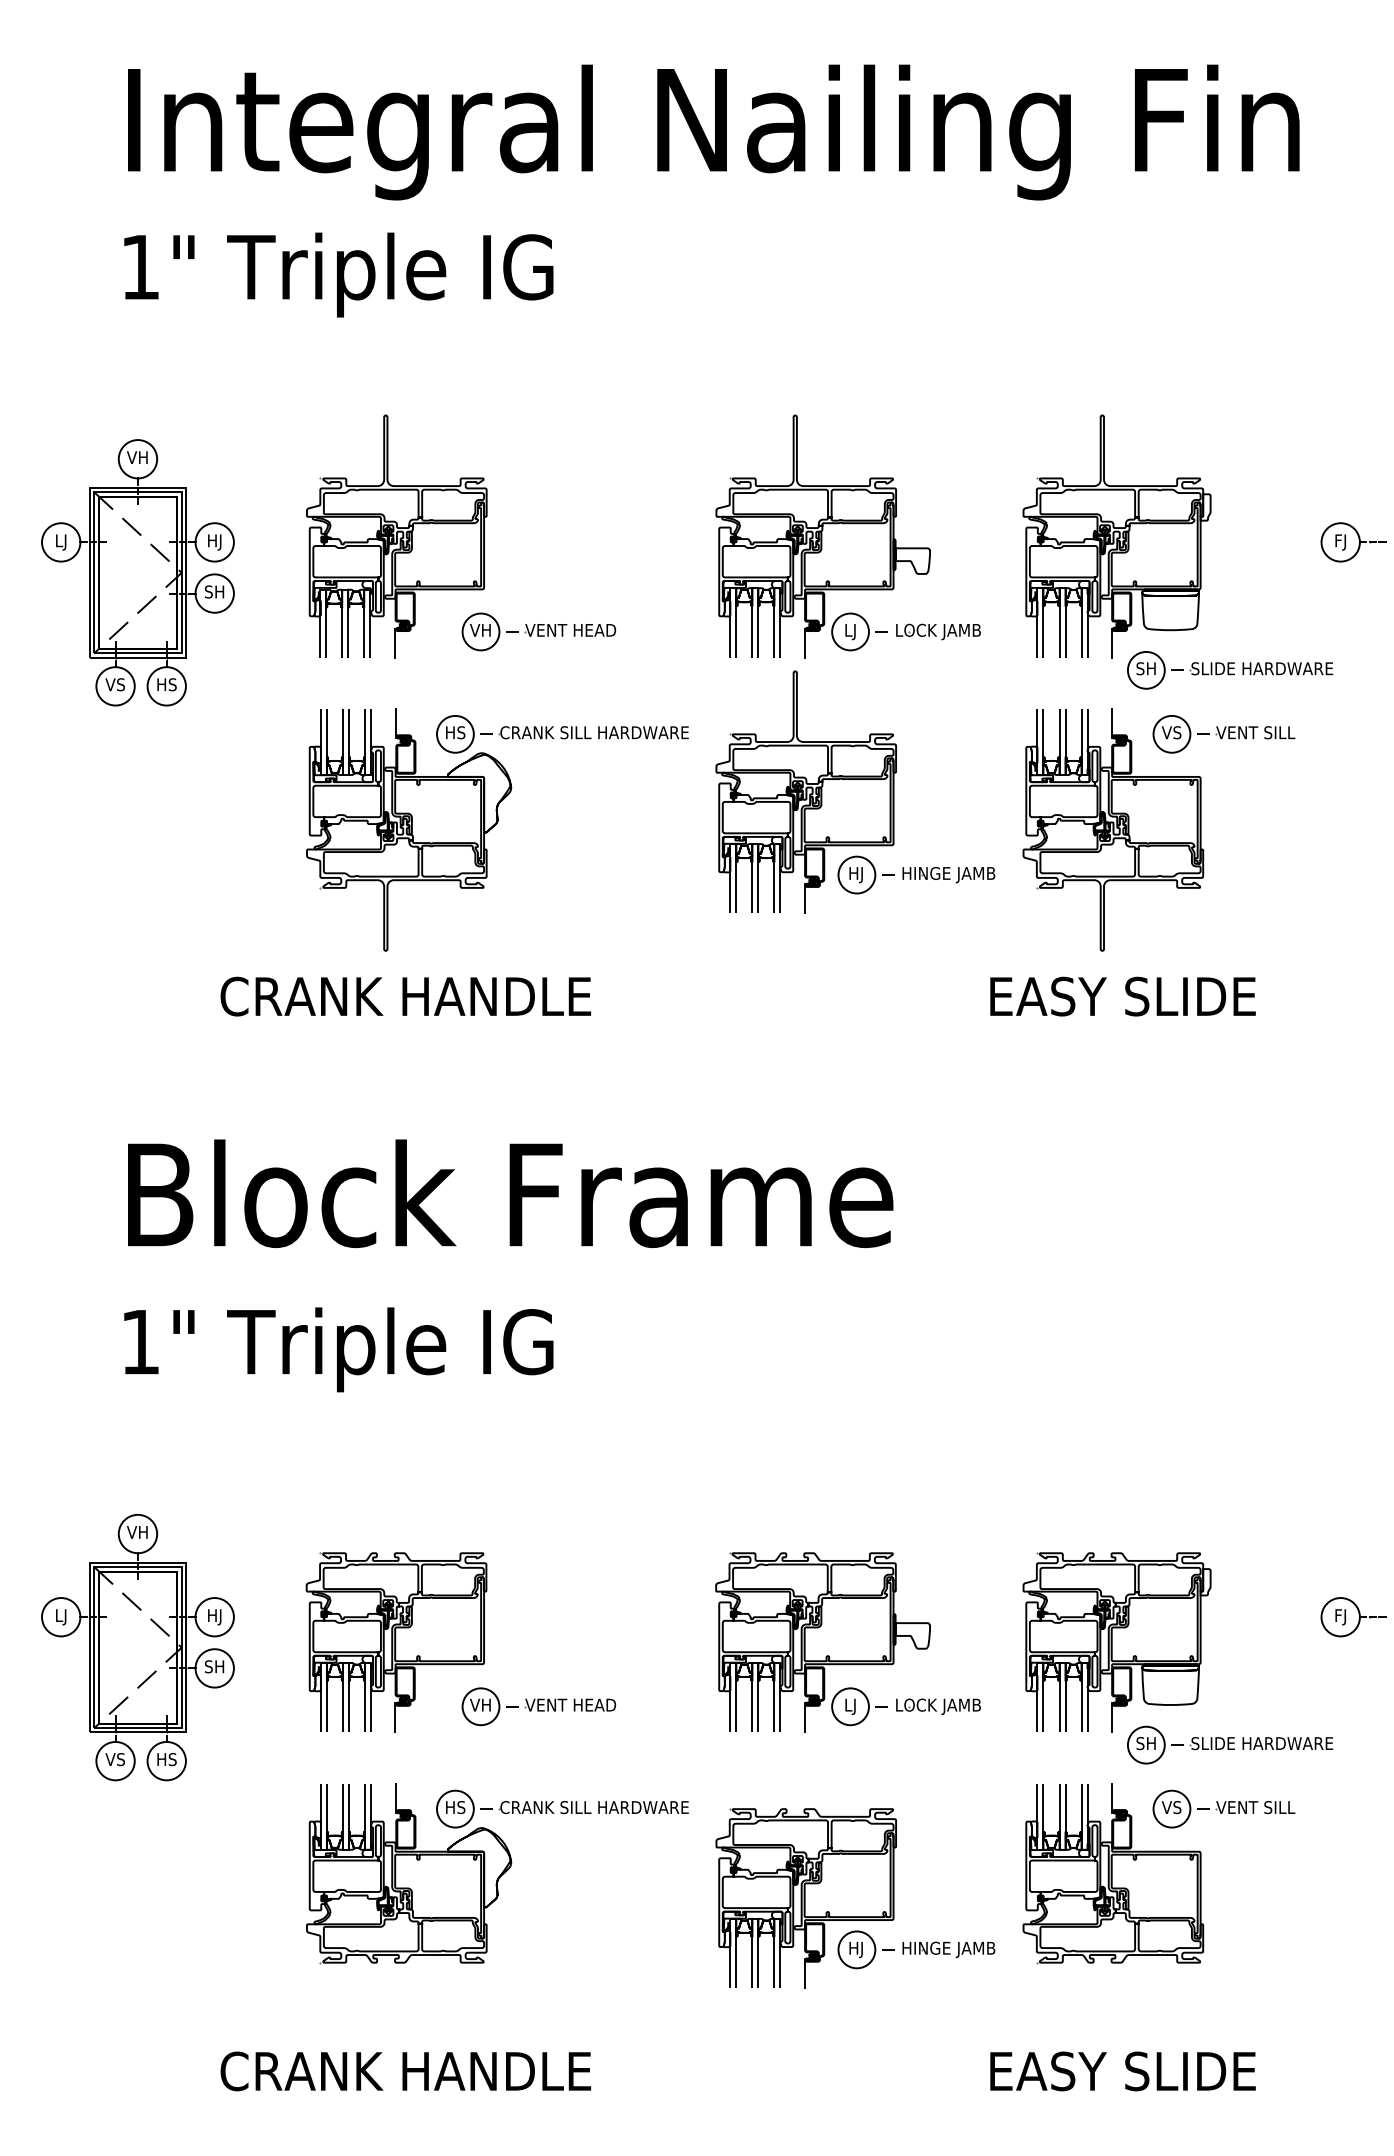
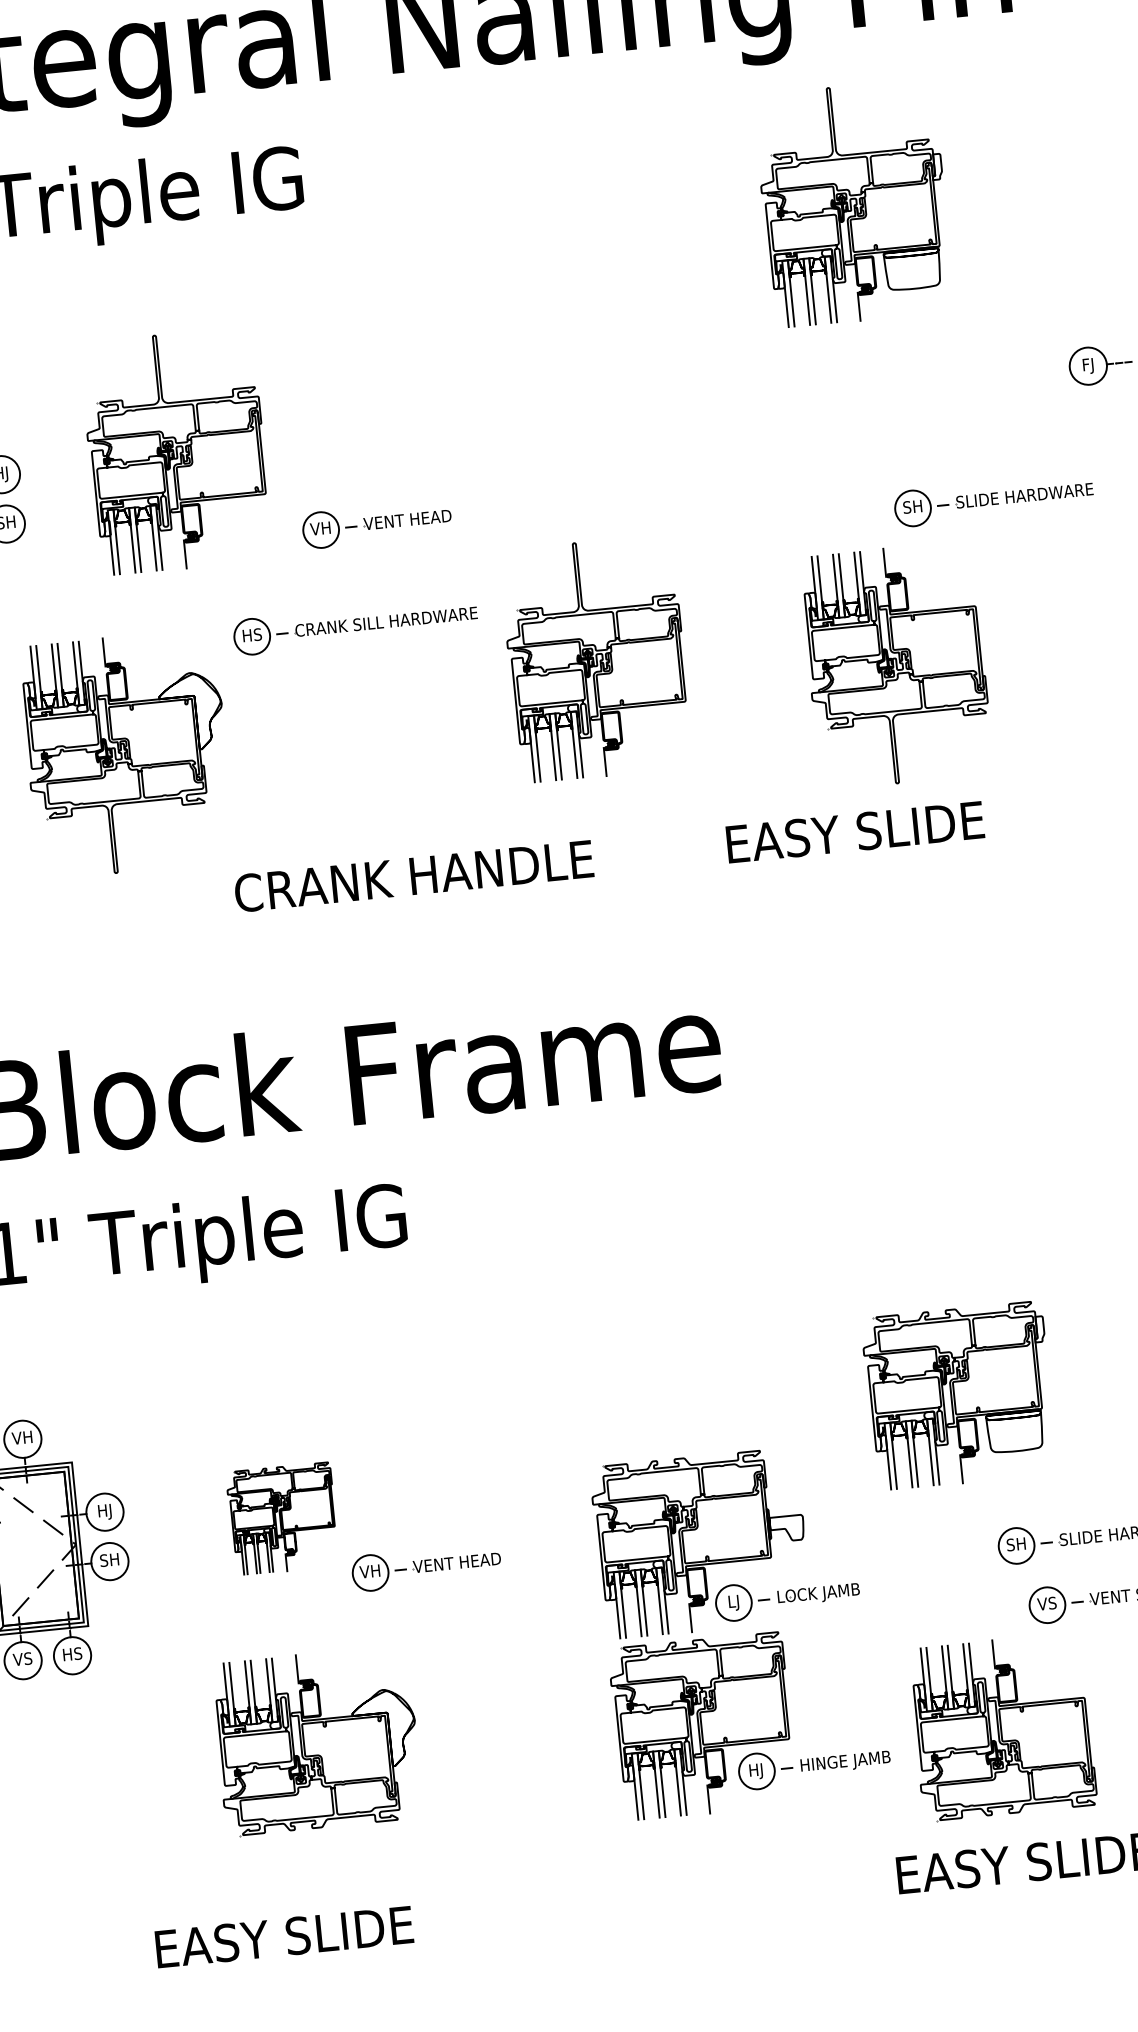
part: (847, 536) -> (611, 408), removed
part: (1116, 536) -> (853, 203), moved
part: (538, 631) -> (376, 524), moved
part: (1223, 734) -> (993, 562), removed
part: (409, 829) -> (127, 753), moved
part: (916, 874) -> (710, 727), removed
text: (405, 996) -> (413, 876), moved
text: (1122, 996) -> (854, 832), moved
part: (396, 1642) -> (282, 1519), size x0.6
part: (847, 1642) -> (724, 1541), moved
part: (1116, 1642) -> (958, 1396), moved
part: (562, 1808) -> (459, 1663), removed
part: (1113, 1873) -> (1002, 1727), moved
text: (405, 2071) -> (332, 1932), CRANK HANDLE -> EASY SLIDE

